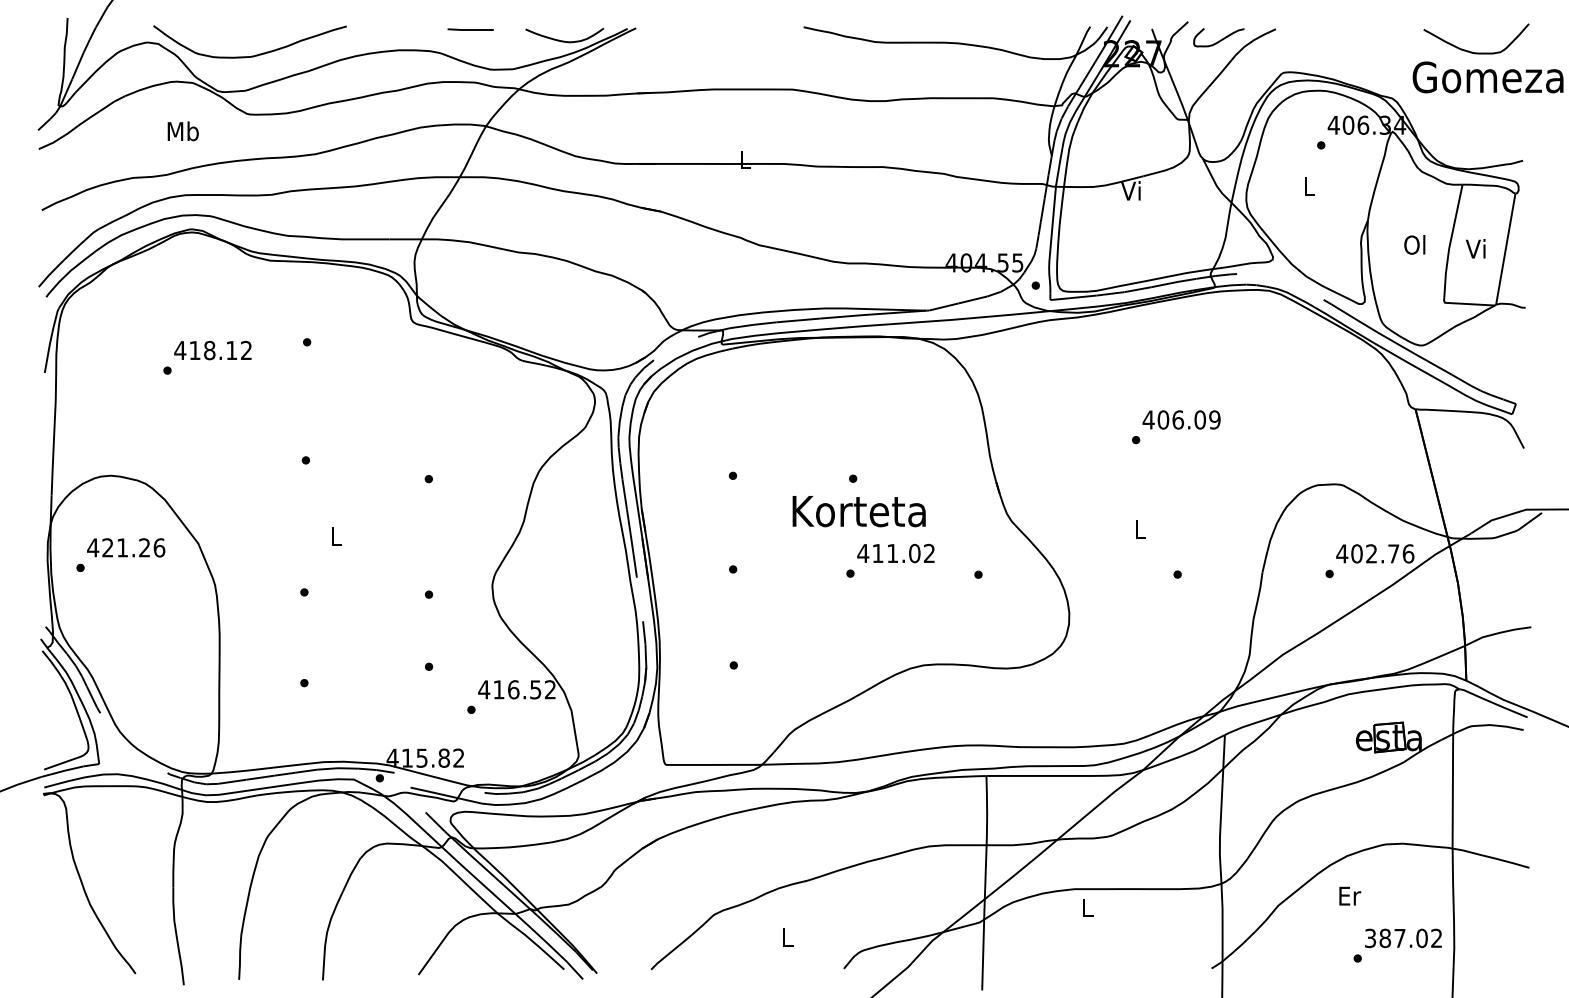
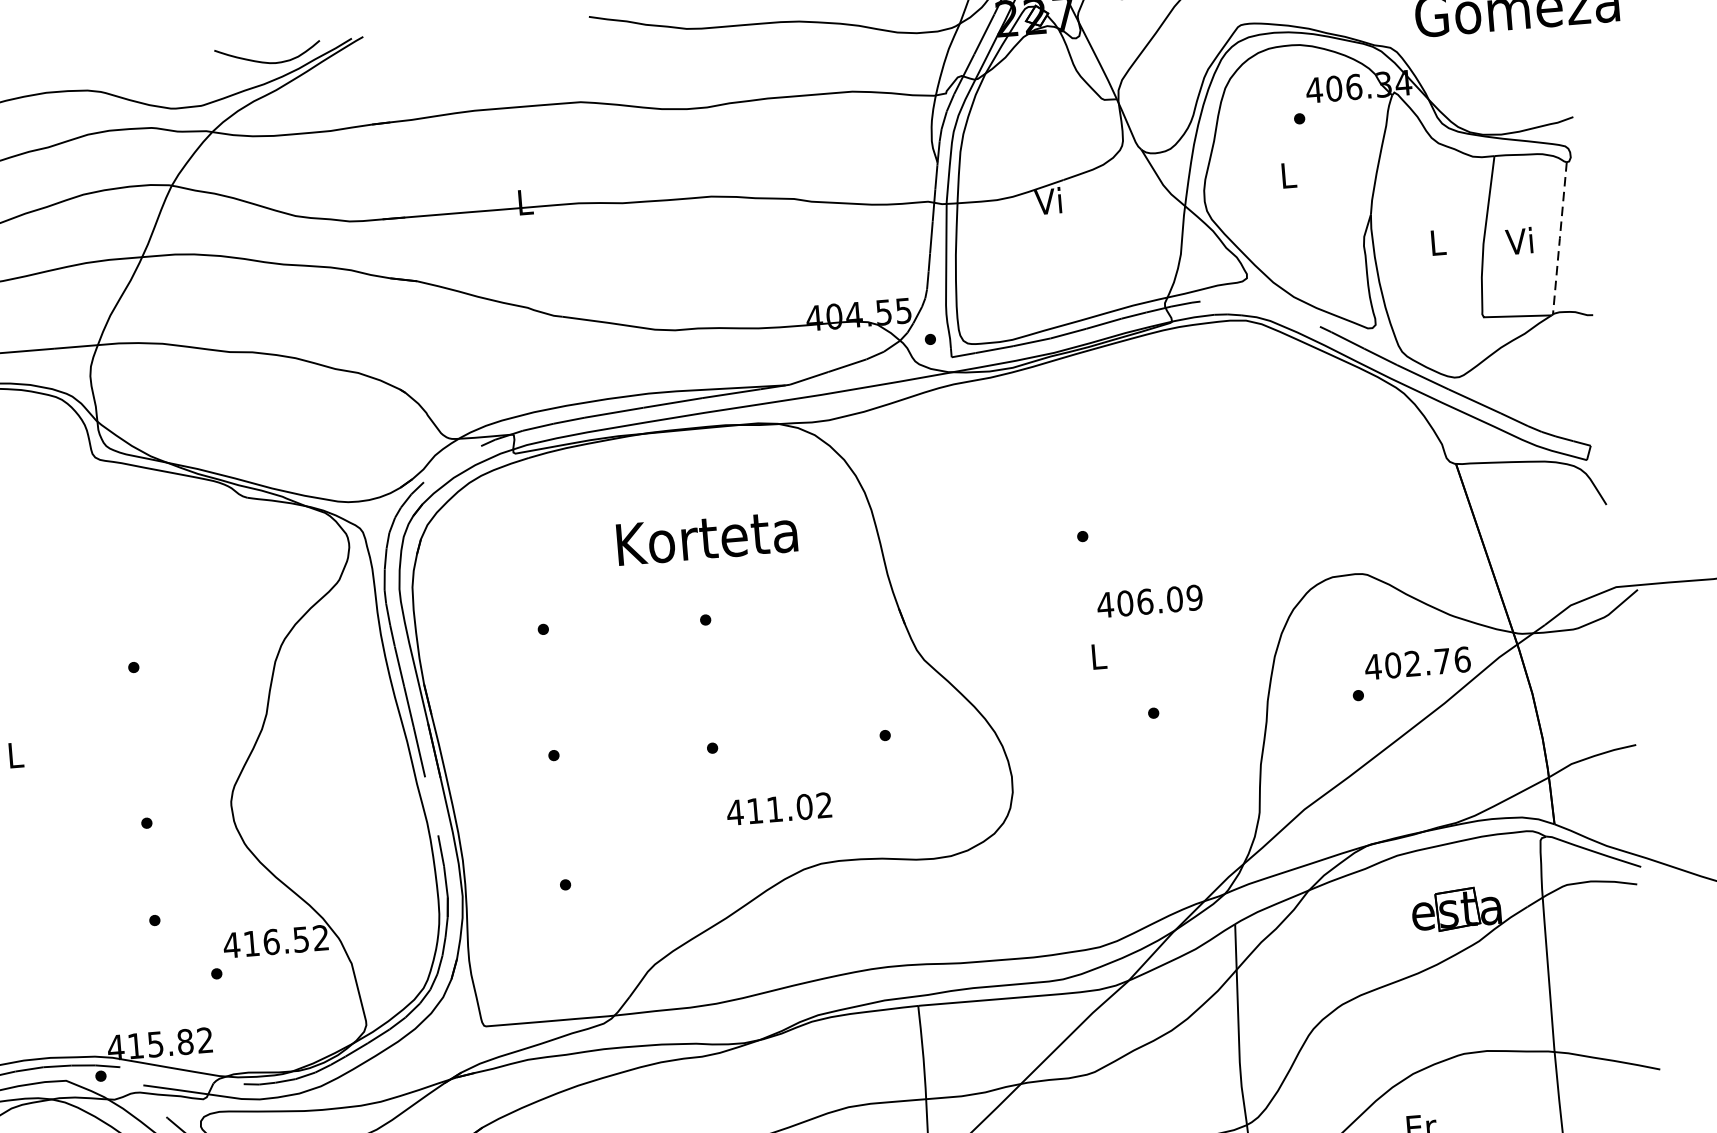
line: (470, 29) -> (140, 56), removed
text: (1414, 244) -> (1436, 242), Ol -> L
line: (1505, 249) -> (1559, 238), solid -> dashed
text: (1181, 419) -> (1149, 600), moved
text: (858, 511) -> (706, 538), moved
text: (895, 553) -> (778, 809), moved

